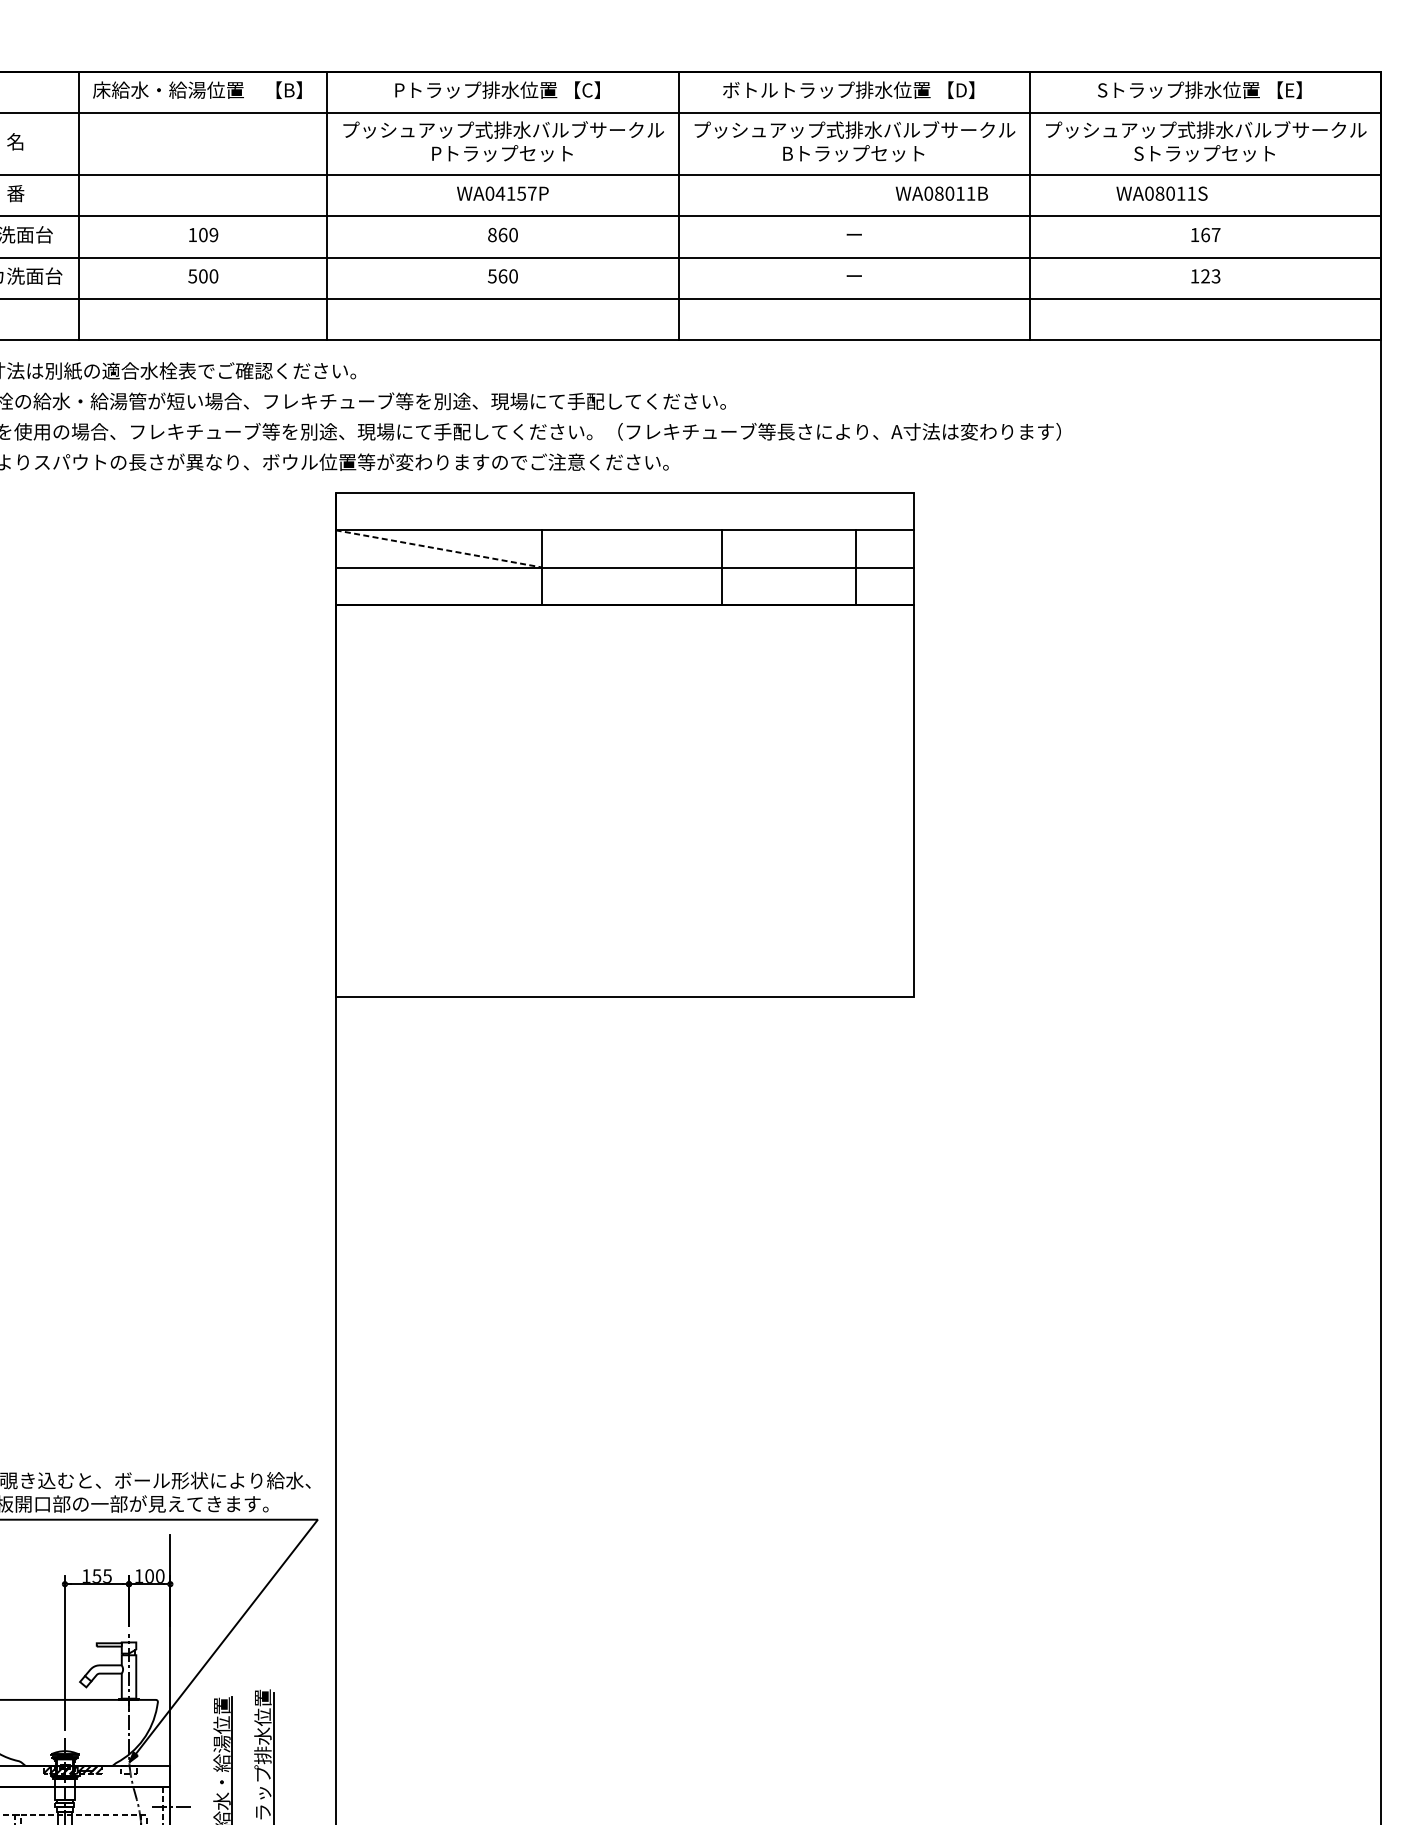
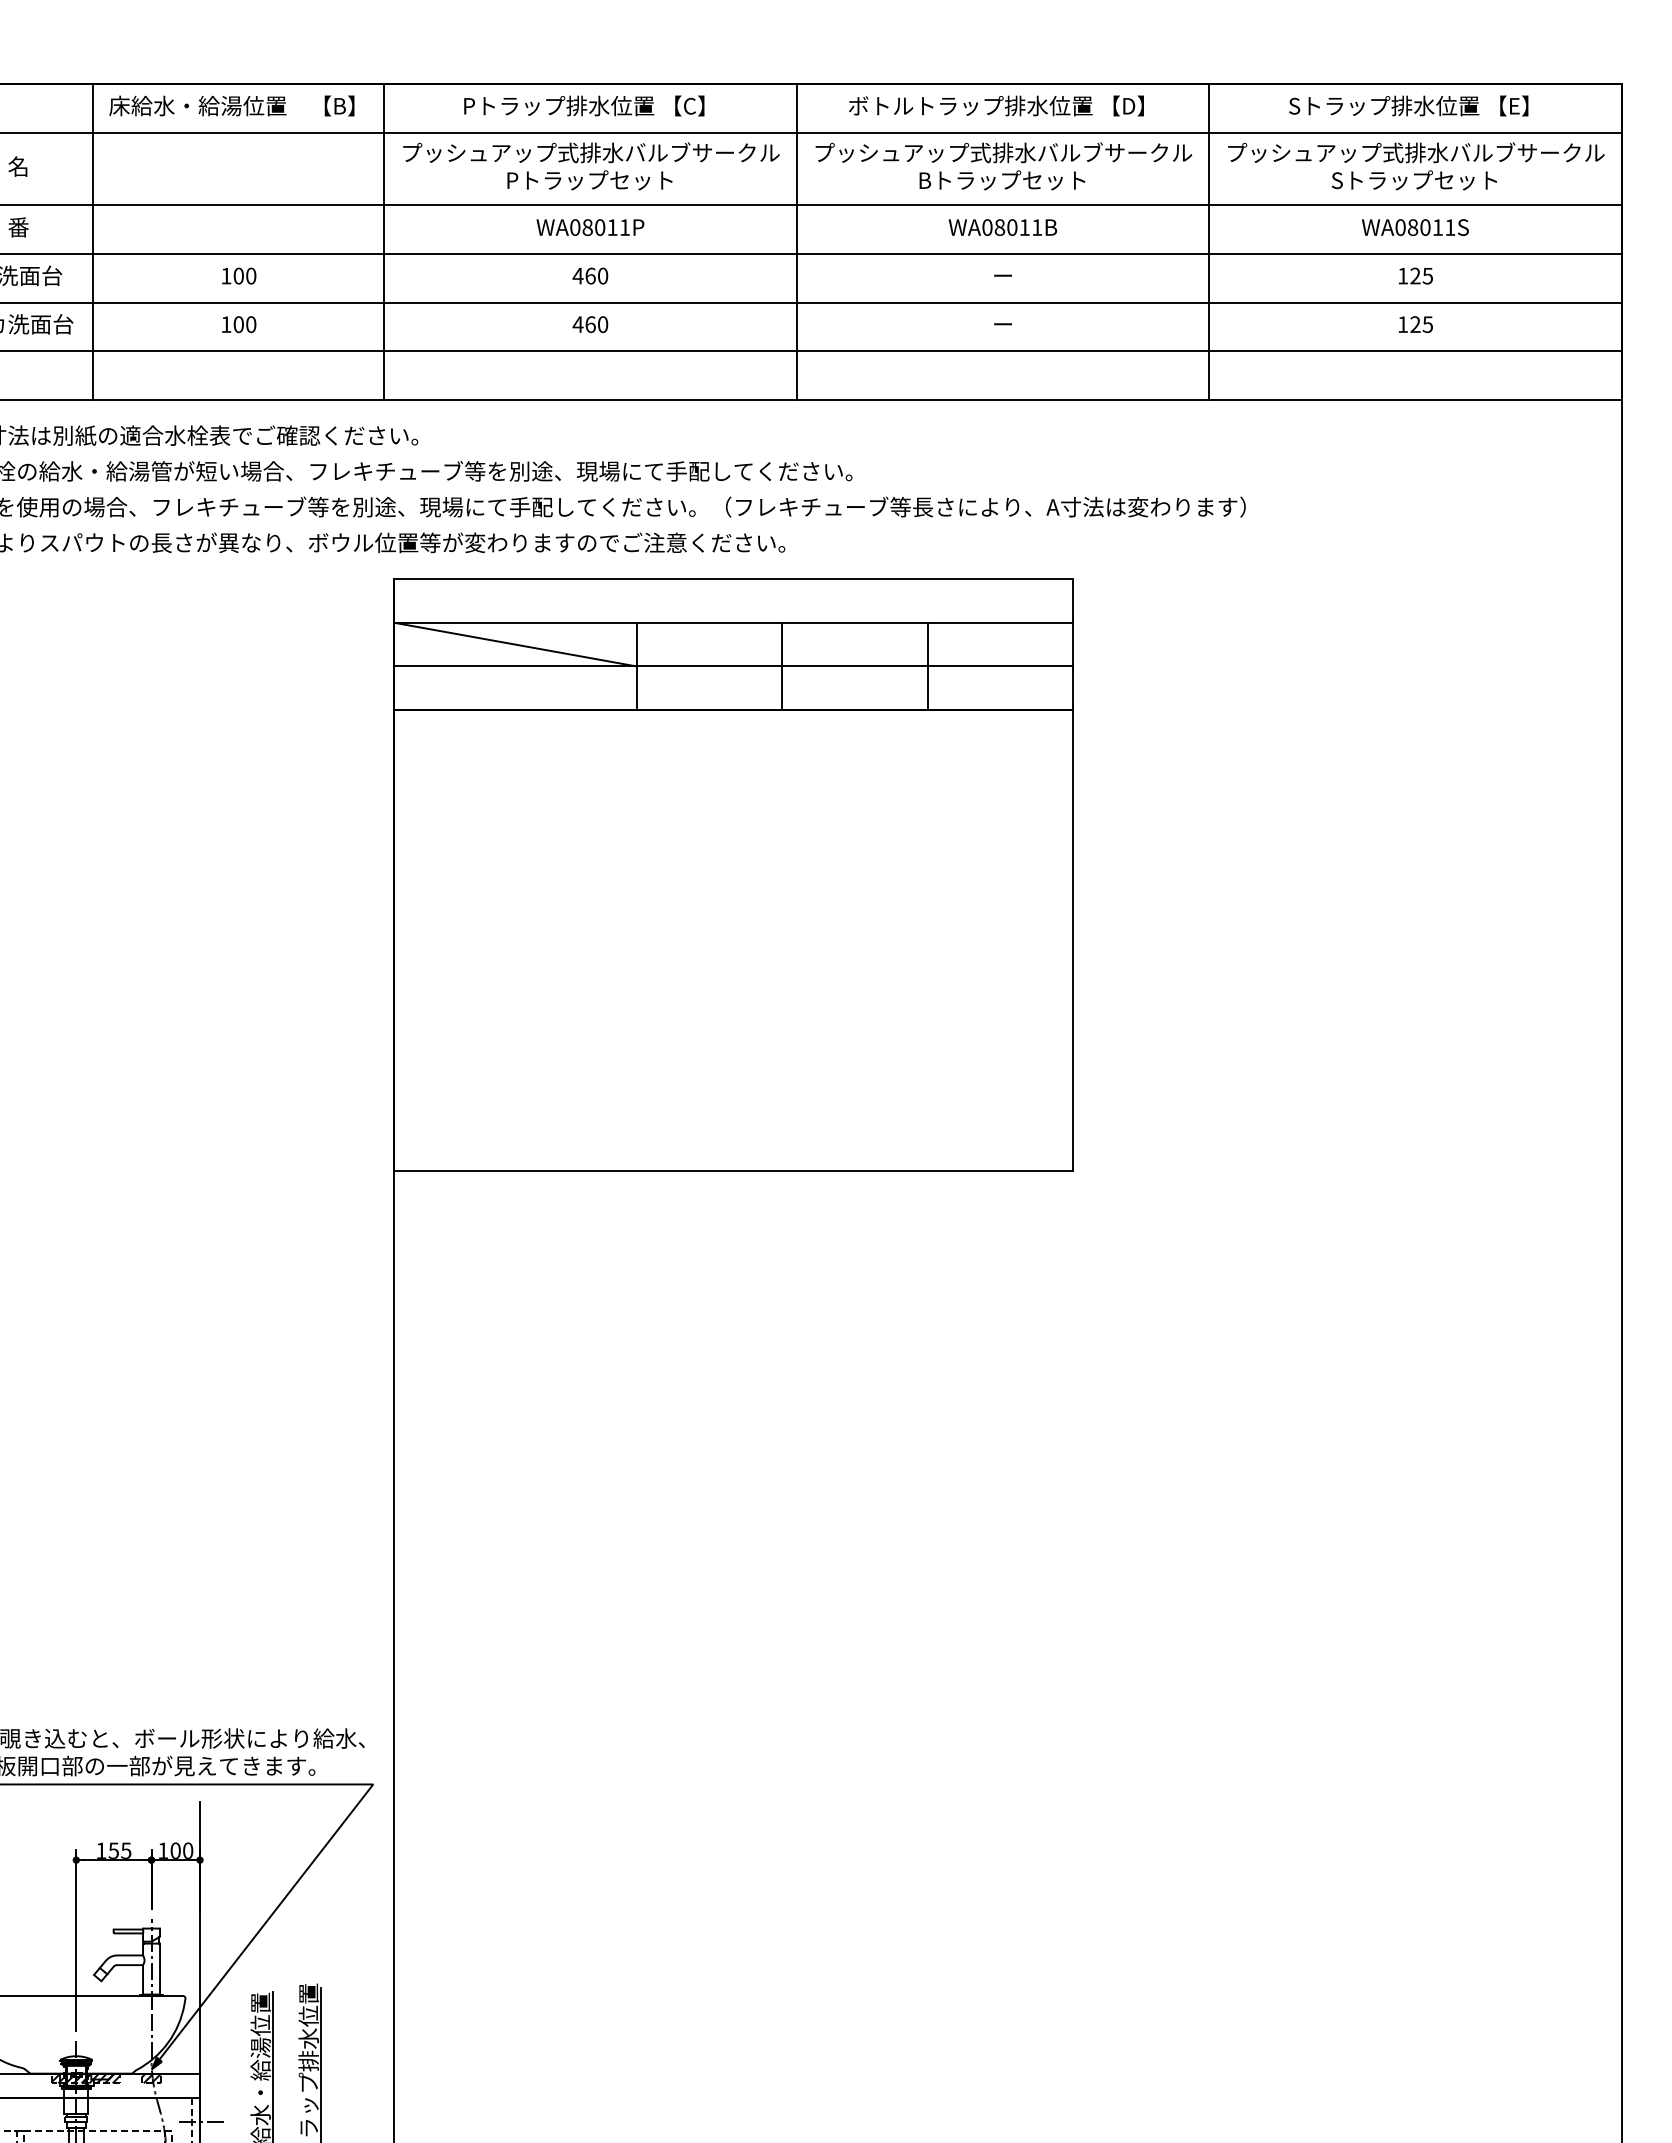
text: (516, 193) -> (606, 227), WA04157P -> WA08011P
text: (941, 193) -> (1002, 227), moved
text: (1162, 193) -> (1415, 227), moved
text: (214, 234) -> (251, 275), 109 -> 100
text: (491, 234) -> (577, 275), 860 -> 460
text: (1210, 234) -> (1421, 275), 167 -> 125
text: (192, 276) -> (226, 324), 500 -> 100
text: (491, 276) -> (577, 324), 560 -> 460
text: (1215, 276) -> (1427, 324), 123 -> 125
line: (439, 548) -> (515, 644), dashed -> solid
line: (721, 567) -> (782, 666), moved
line: (855, 567) -> (927, 666), moved
hatch: (129, 1770) -> (151, 2078), added

